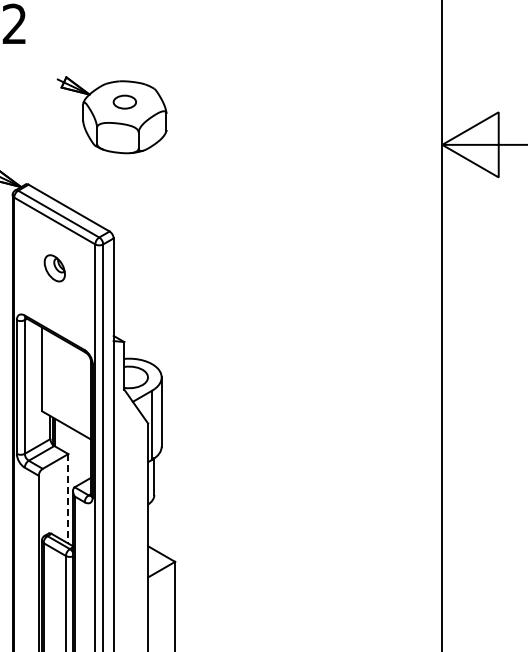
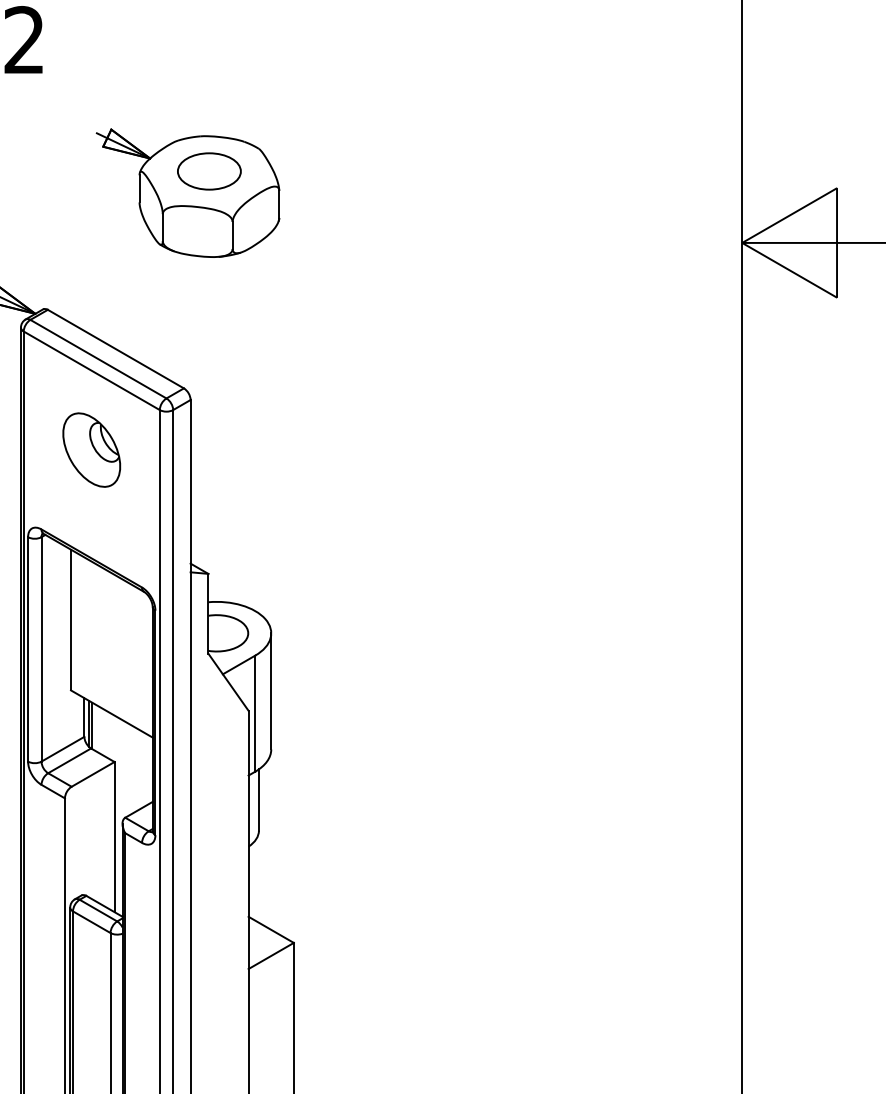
part: (124, 101) -> (208, 170), size x1.67
part: (54, 268) -> (91, 450), size x1.67
line: (68, 498) -> (114, 836), dashed -> solid

